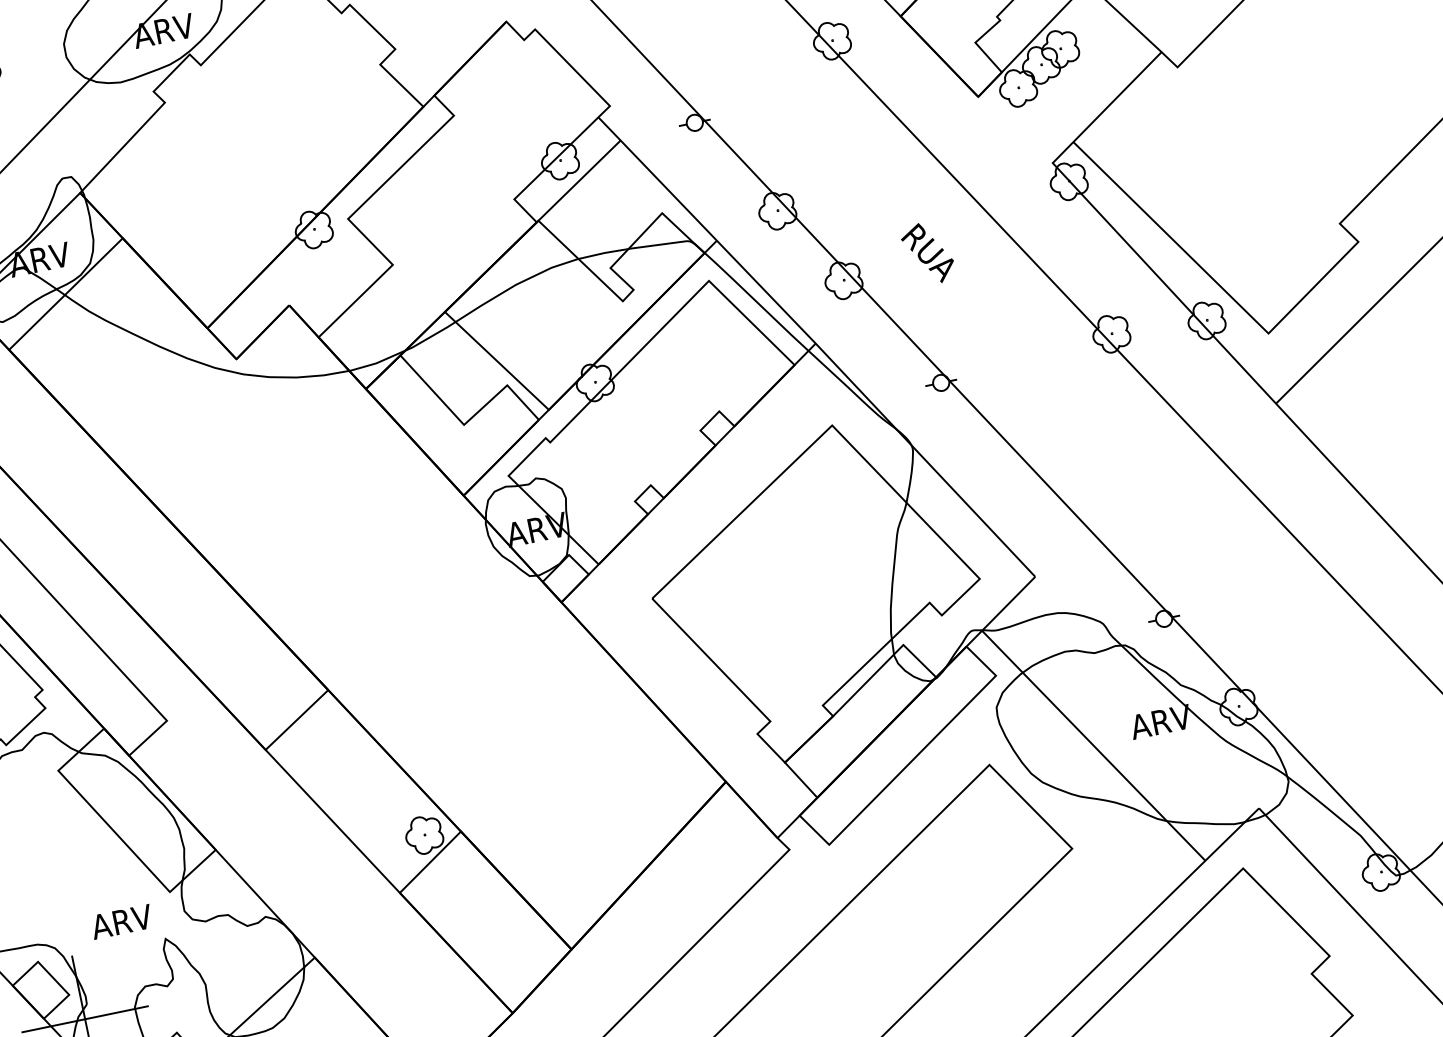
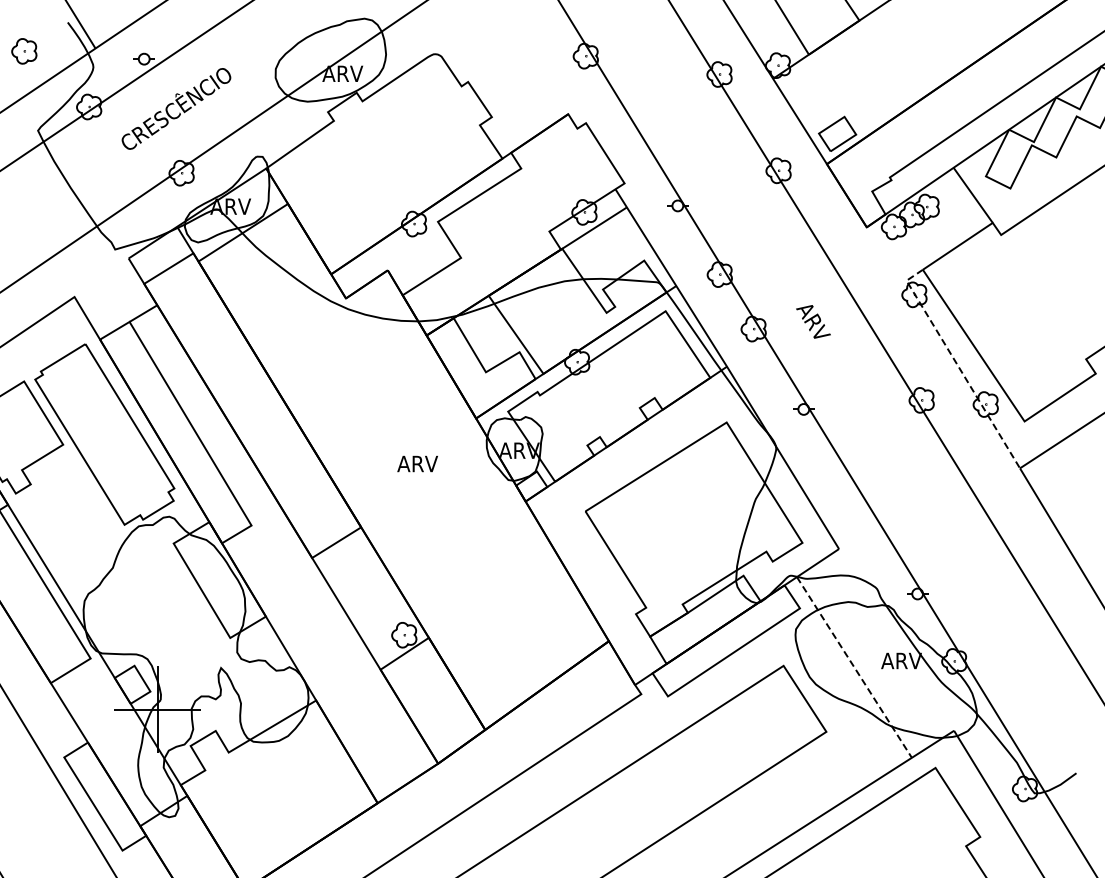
text: (929, 252) -> (813, 322), RUA -> ARV
line: (1154, 273) -> (958, 366), solid -> dashed
line: (1093, 745) -> (854, 667), solid -> dashed
text: (121, 921) -> (417, 463), moved

